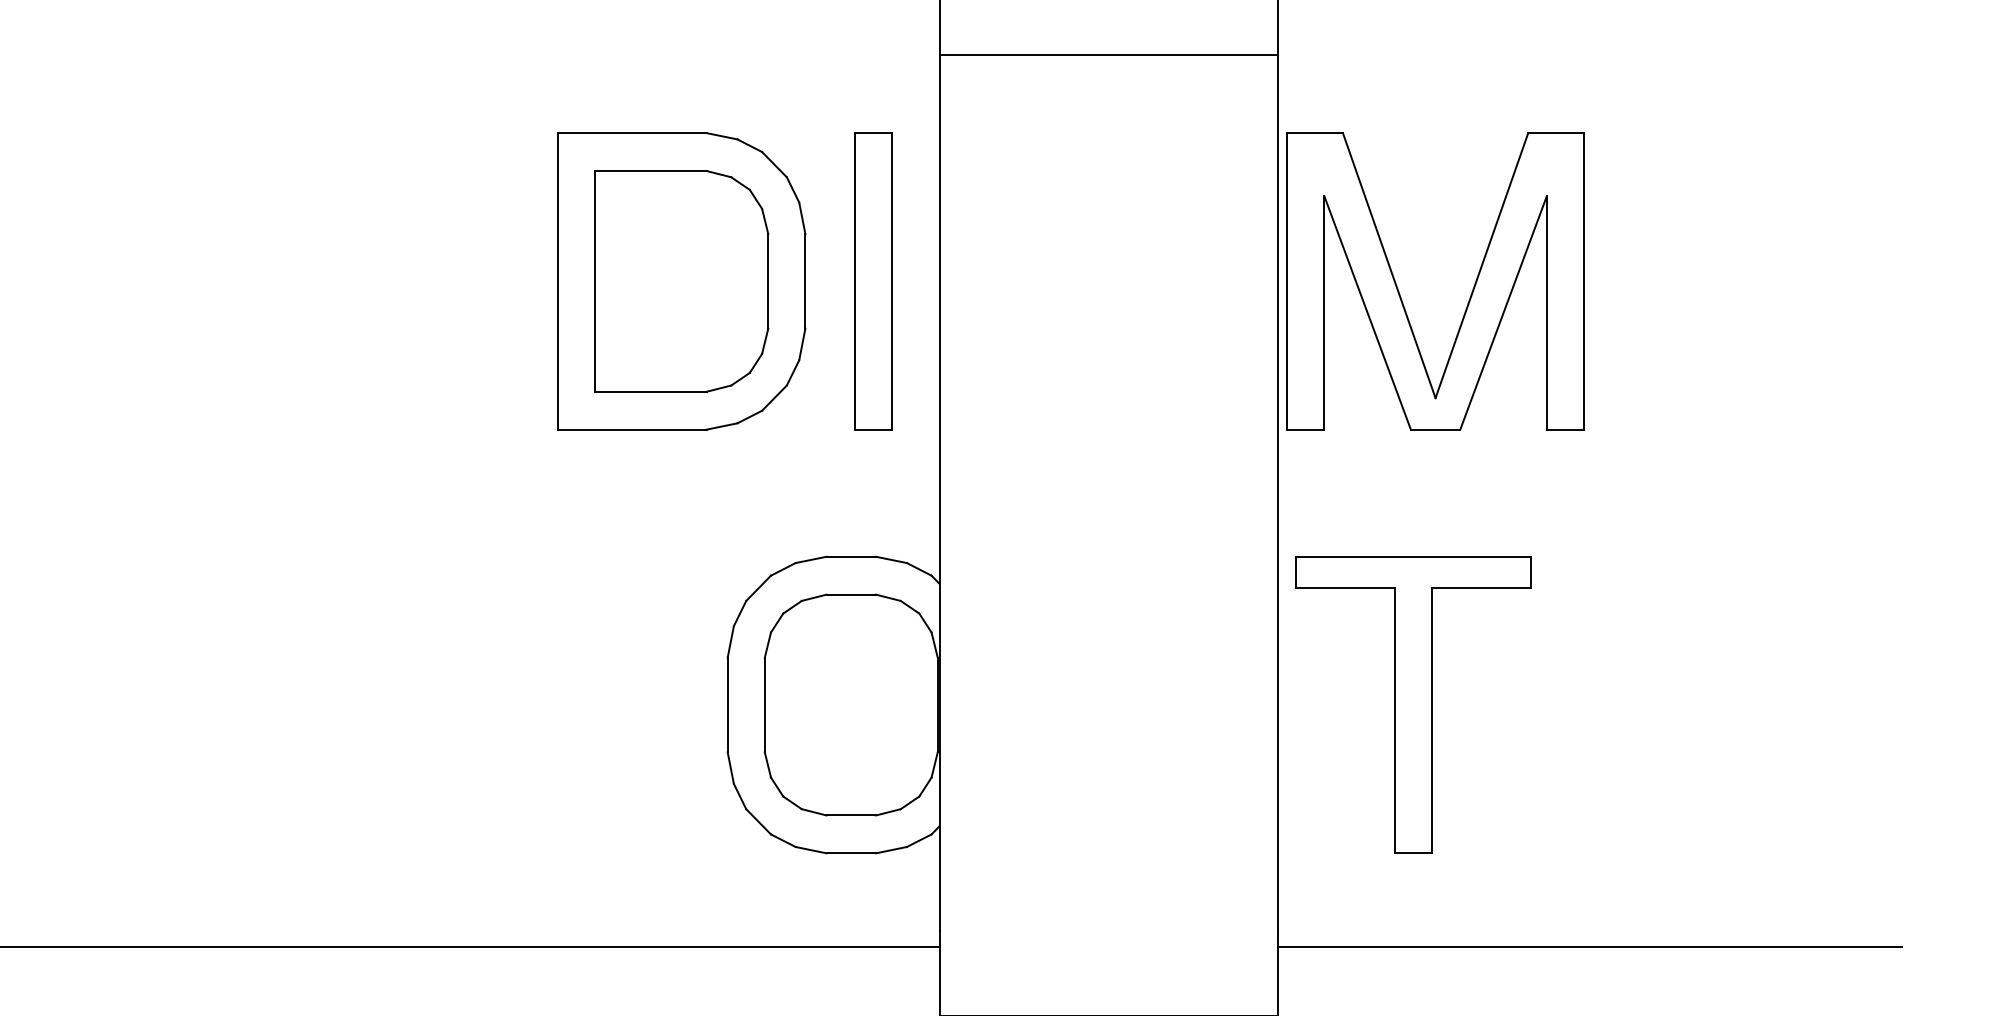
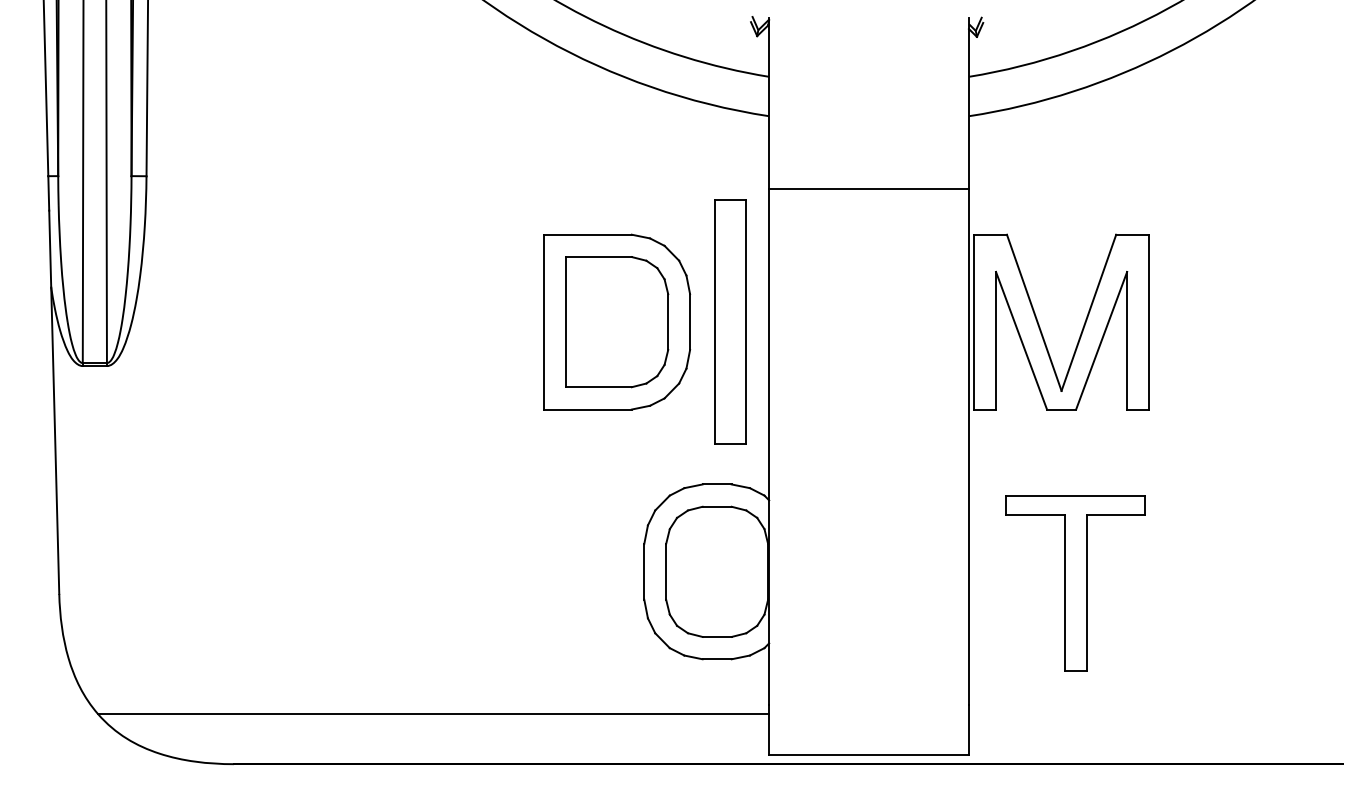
part: (872, 282) -> (729, 322), size x1.4
part: (1413, 704) -> (1075, 583), moved
line: (1589, 947) -> (1152, 714), removed

